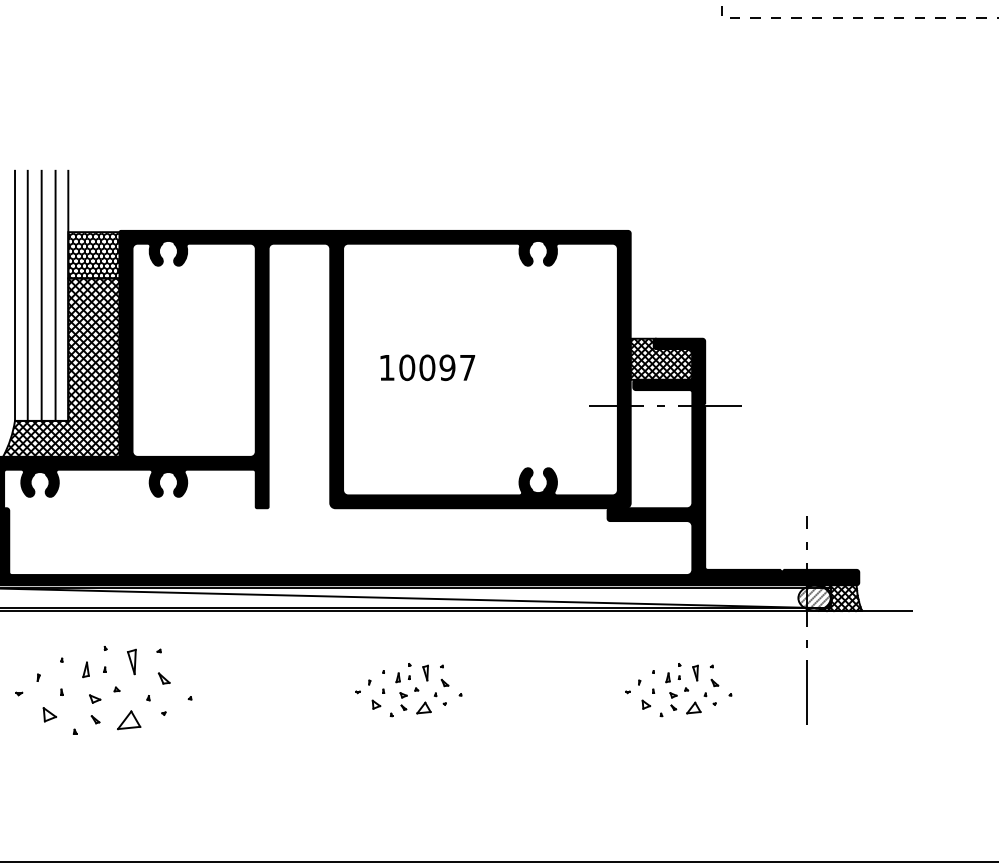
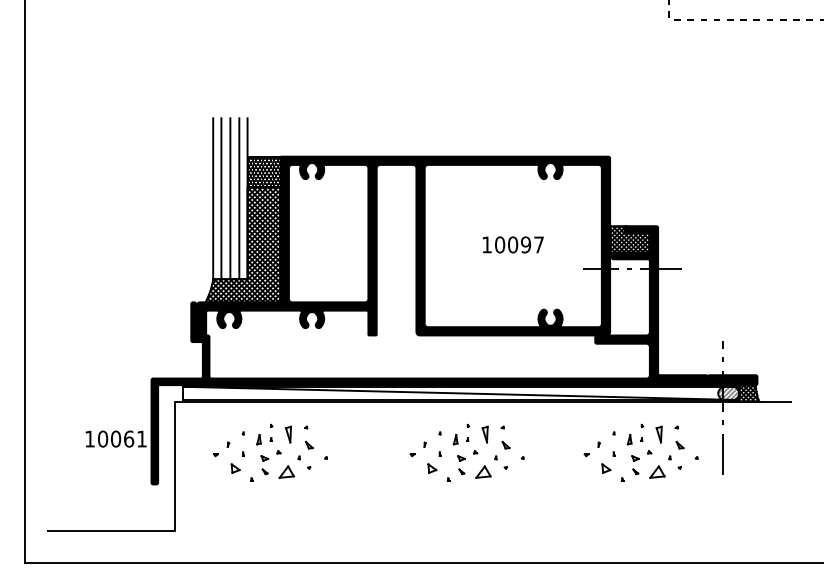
text: (426, 367) -> (512, 244), moved
part: (407, 689) -> (466, 452), size x1.67
part: (677, 689) -> (640, 452), size x1.67

